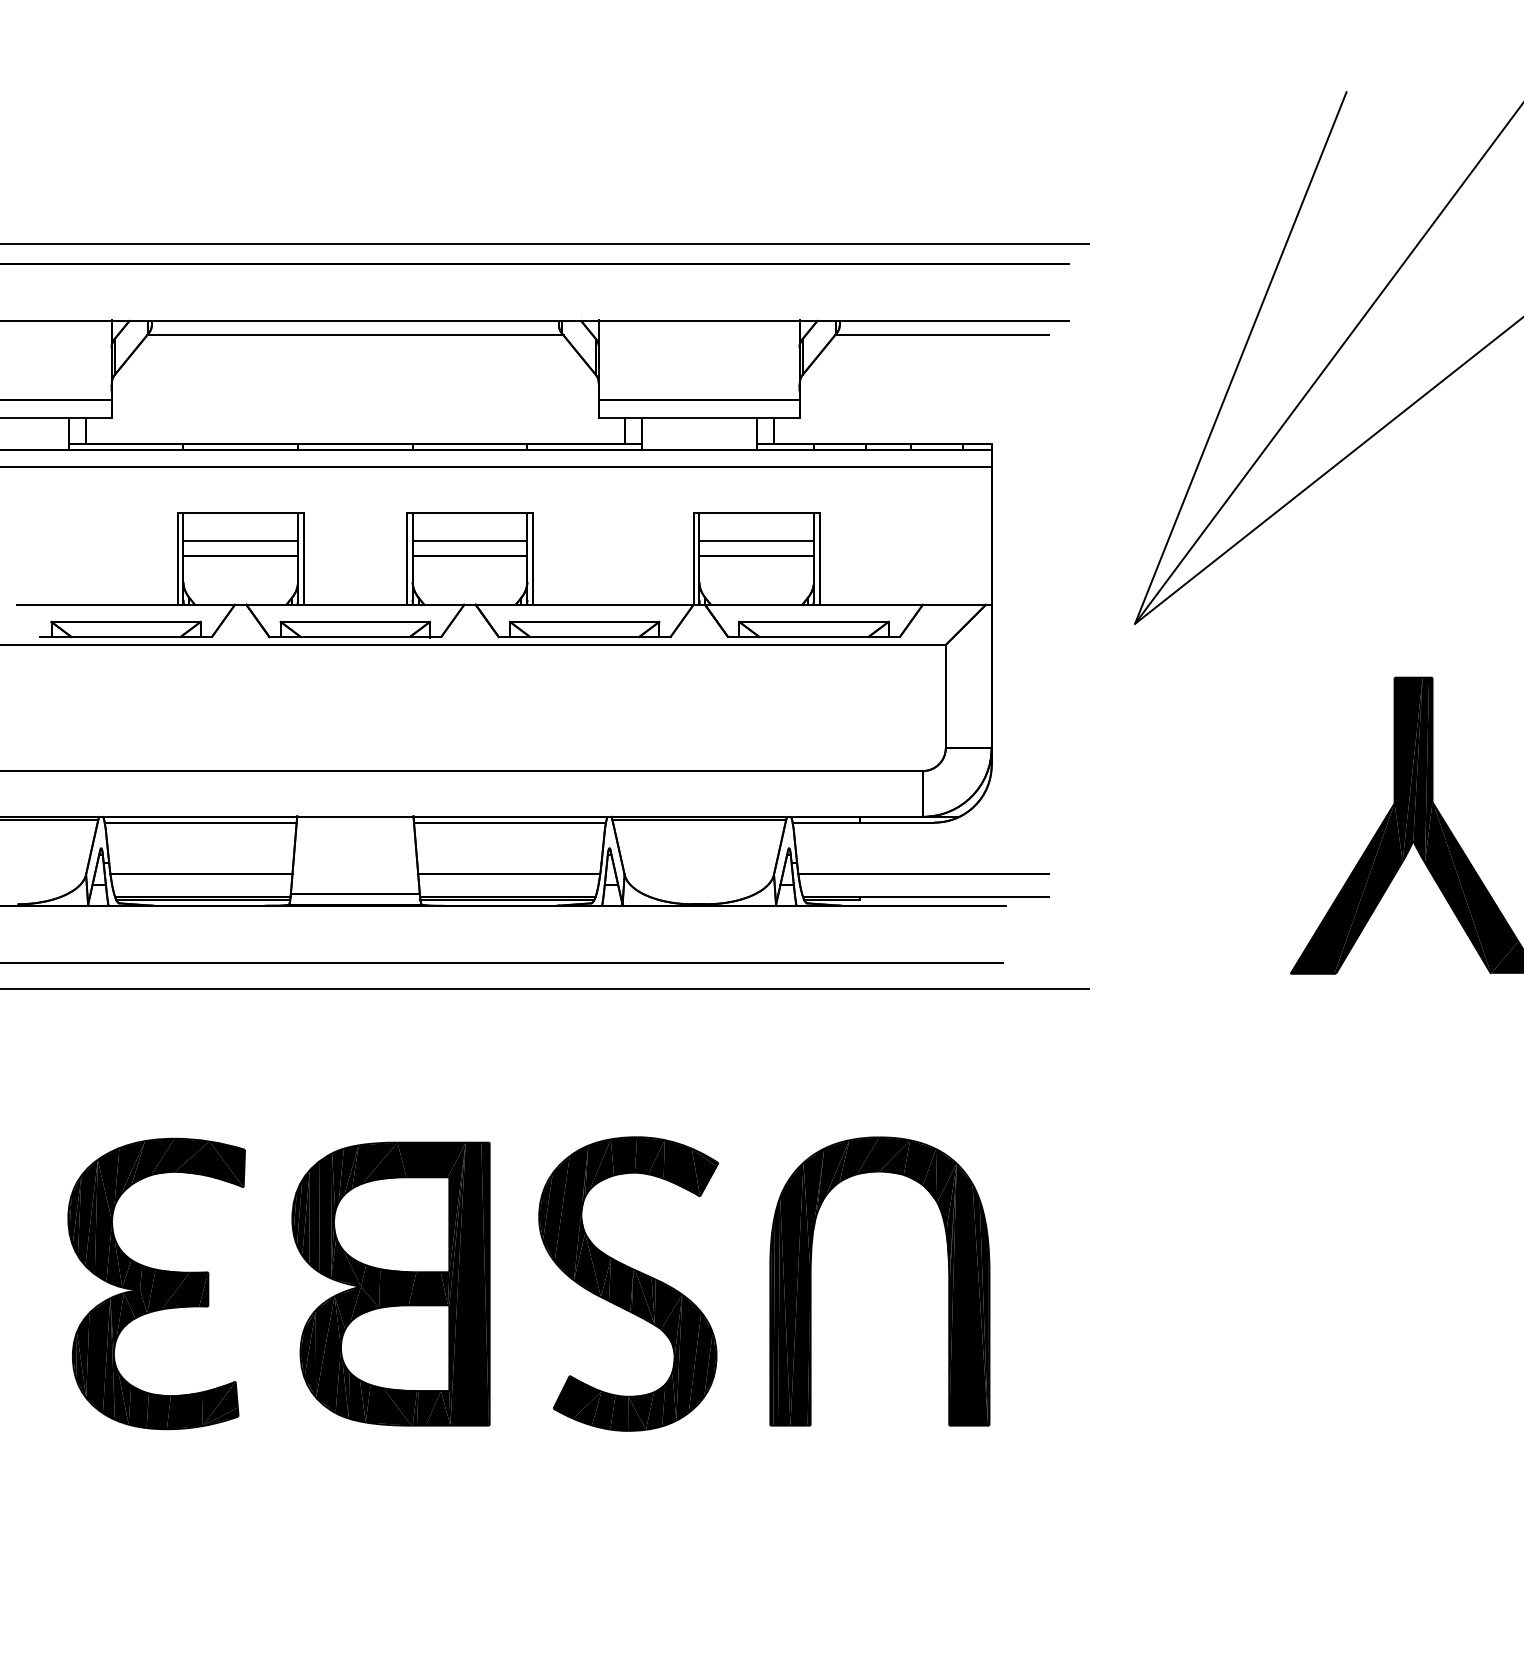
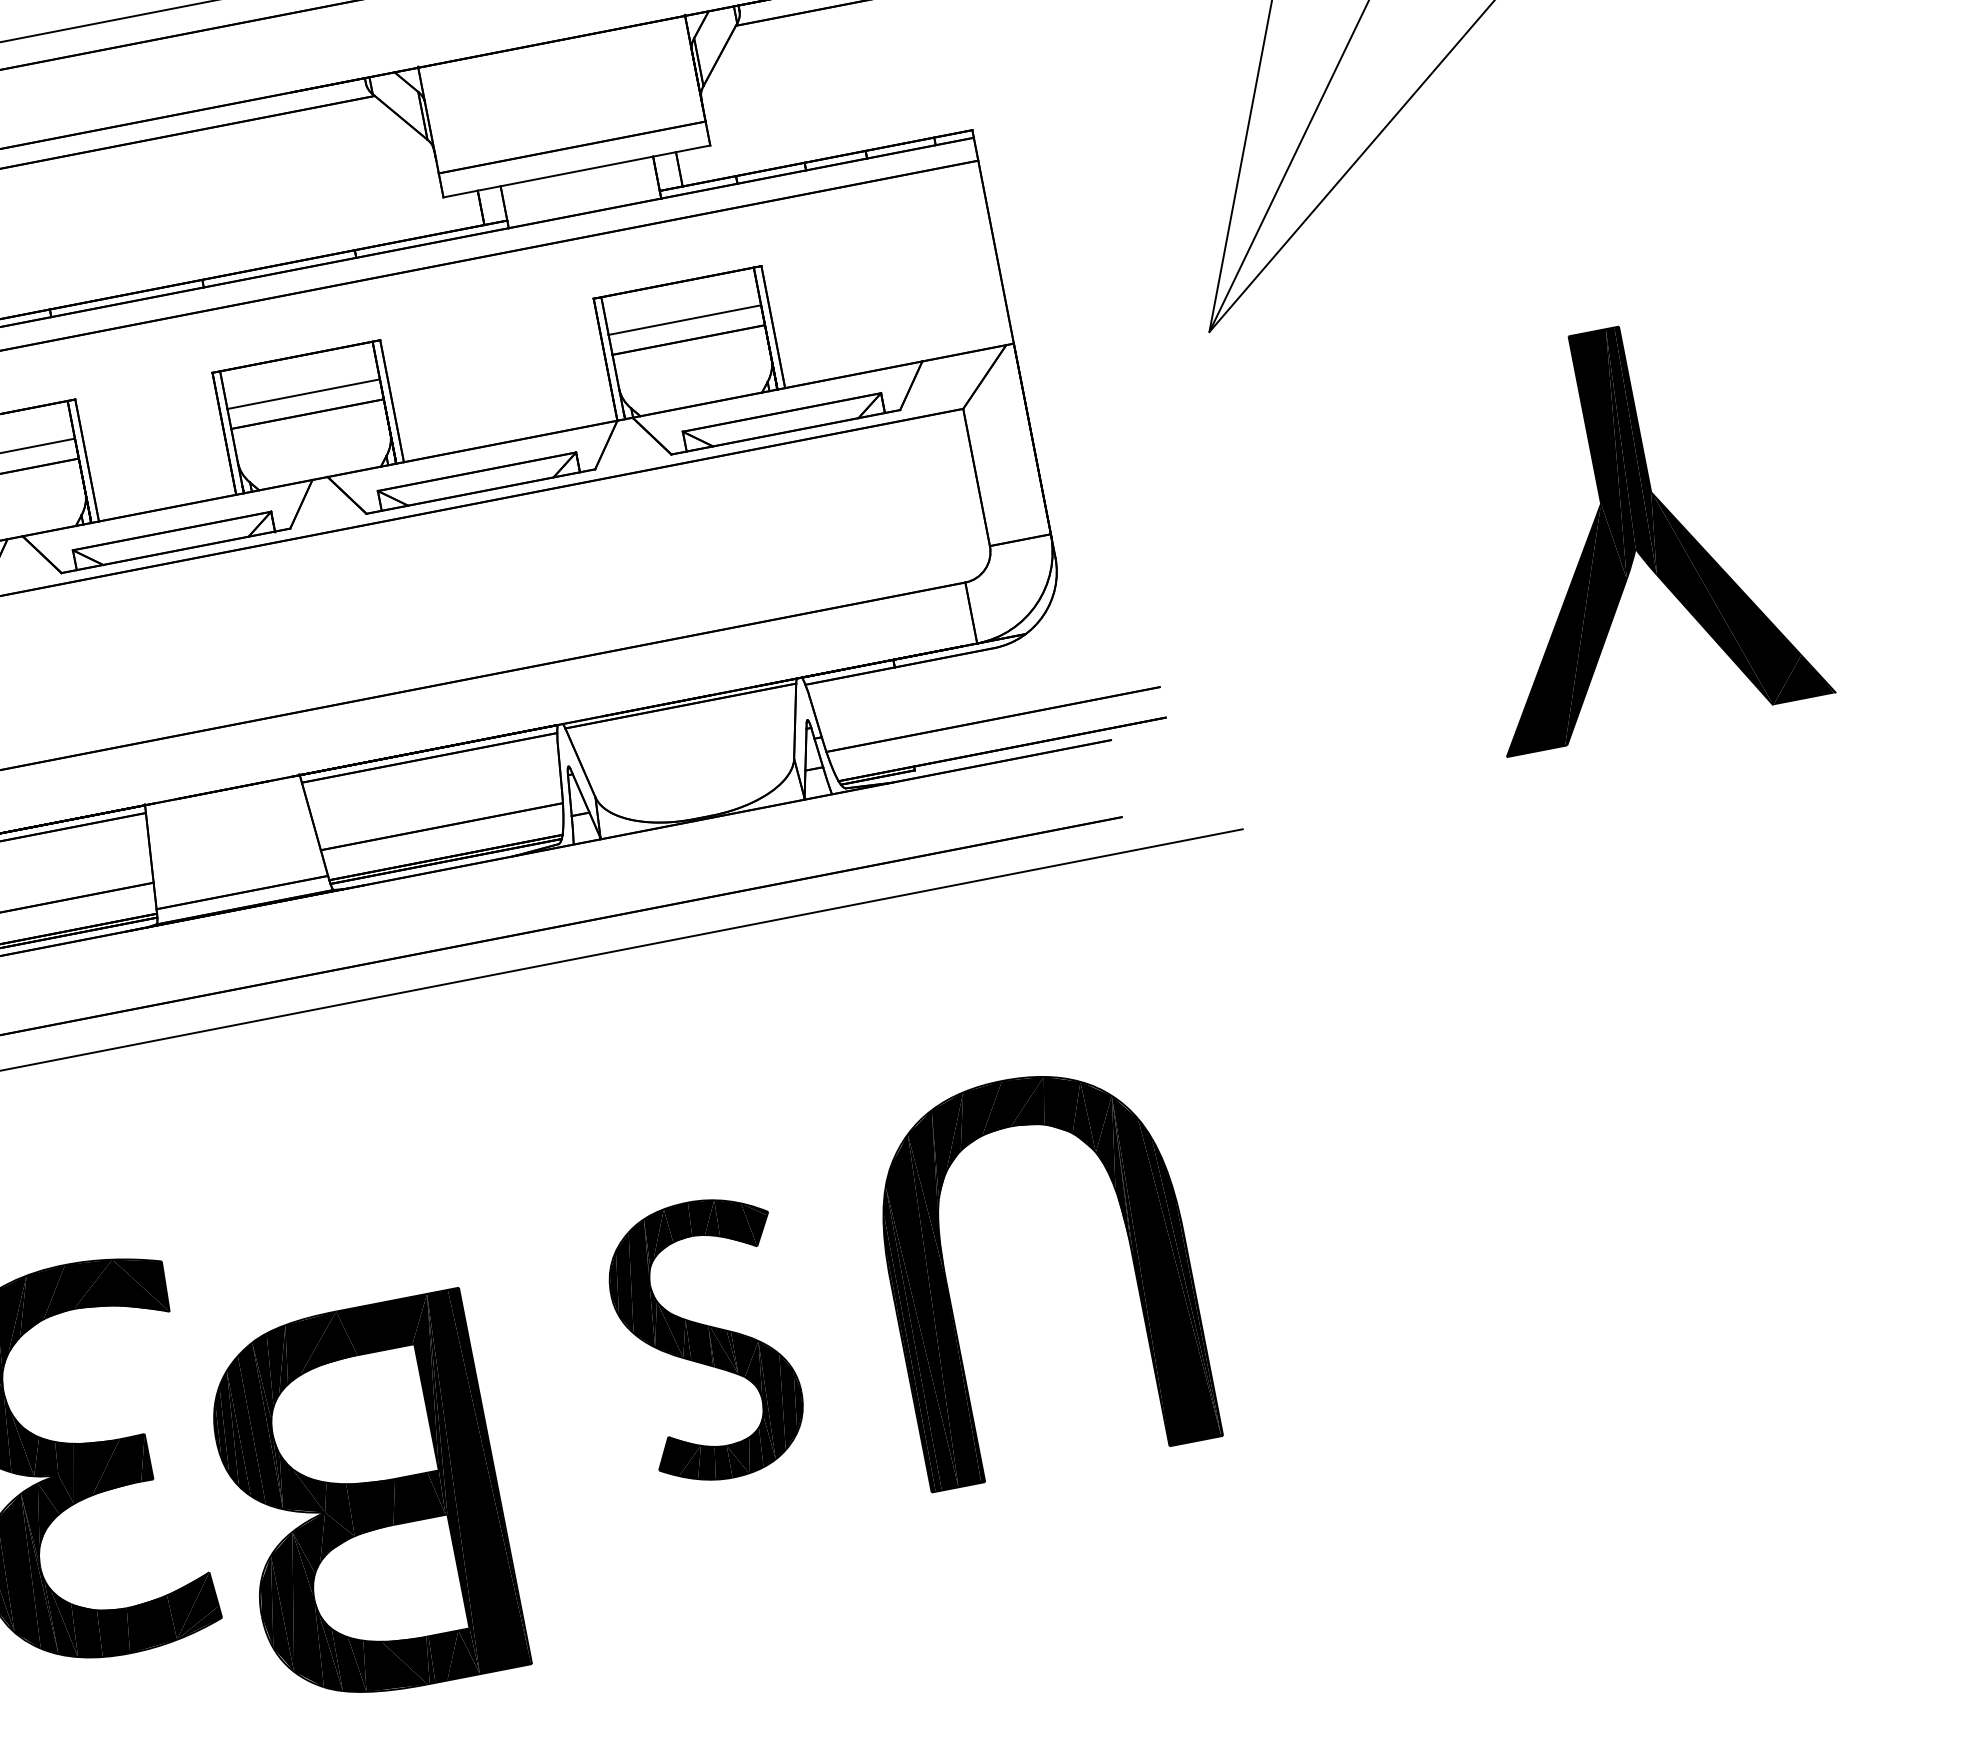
part: (390, 1283) -> (363, 1500), moved
part: (628, 1283) -> (706, 1340), size x0.7

